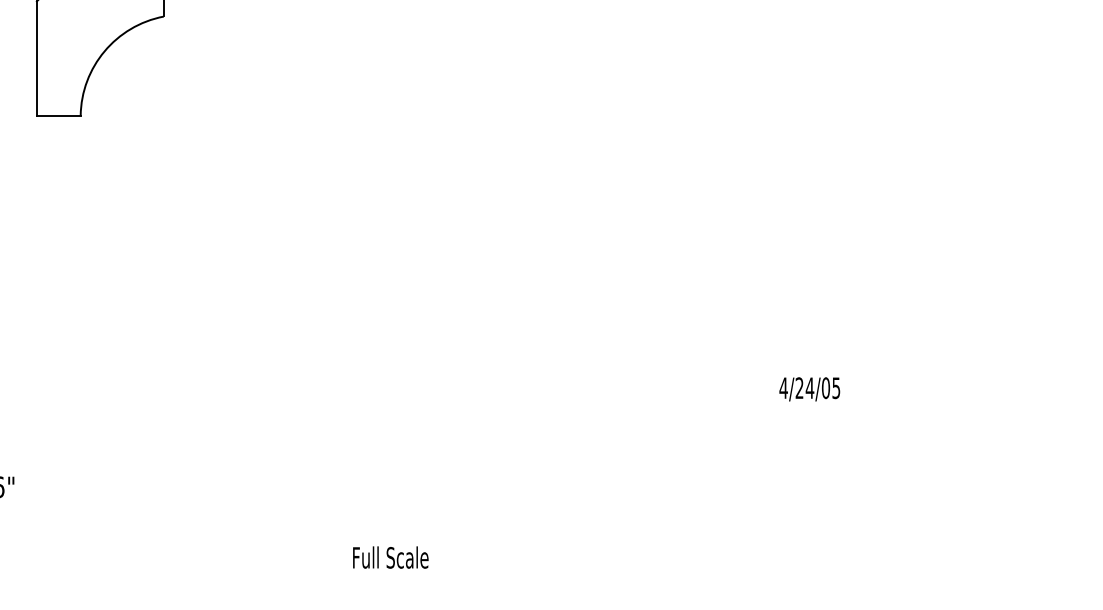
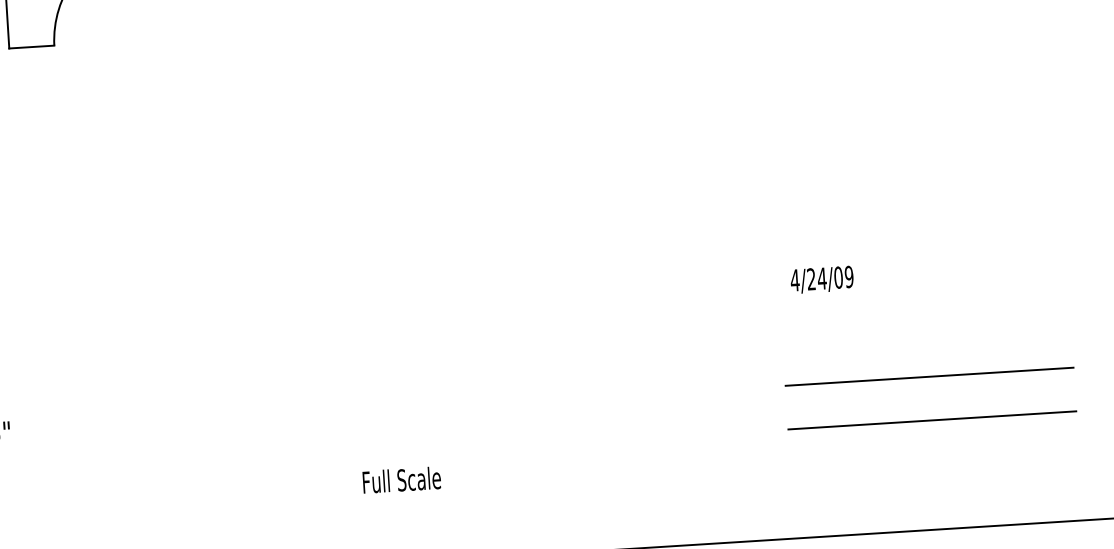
text: (836, 387) -> (849, 276), 4/24/05 -> 4/24/09
line: (907, 489) -> (929, 376), added
line: (907, 532) -> (931, 420), added

